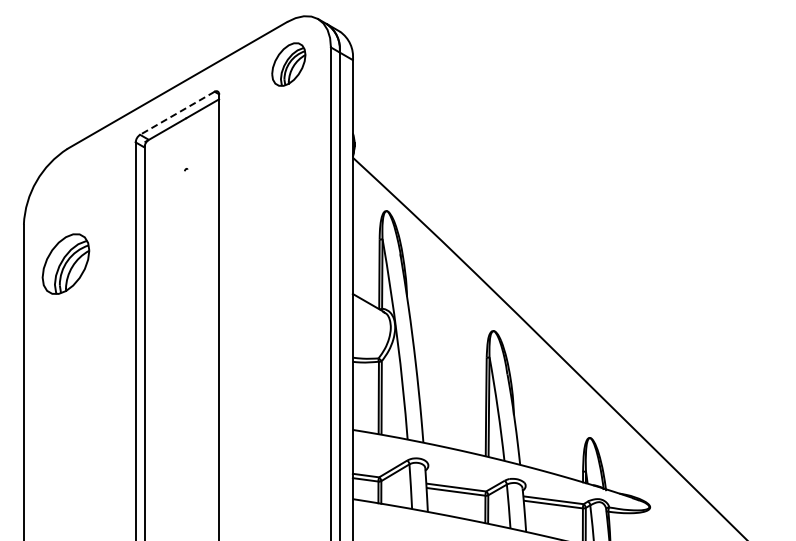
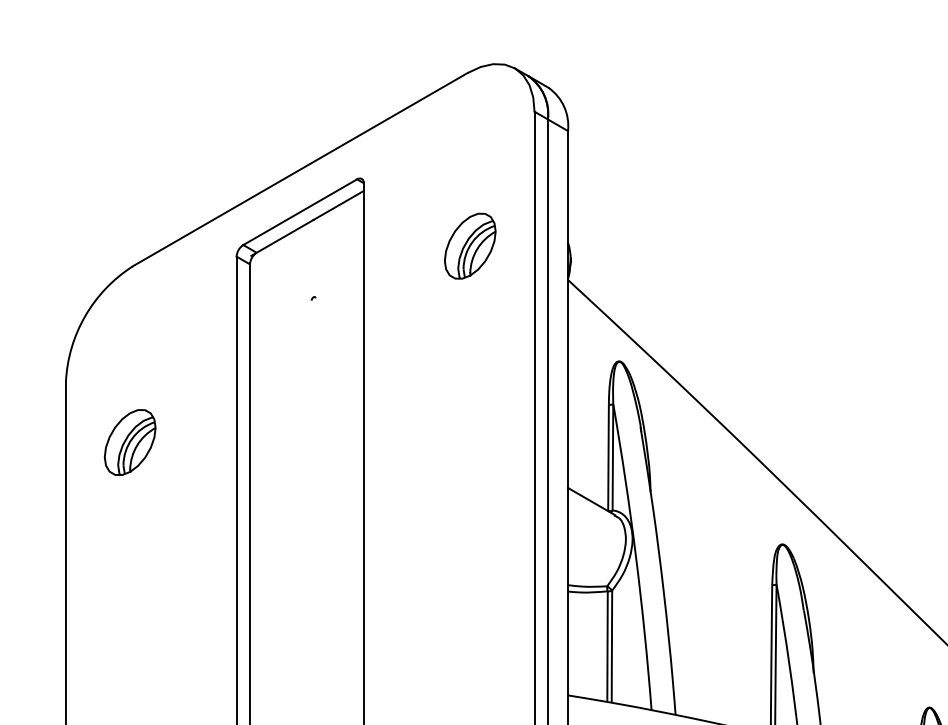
part: (288, 64) -> (469, 246), moved
line: (176, 113) -> (298, 212), dashed -> solid
part: (65, 264) -> (129, 442), size x0.71

